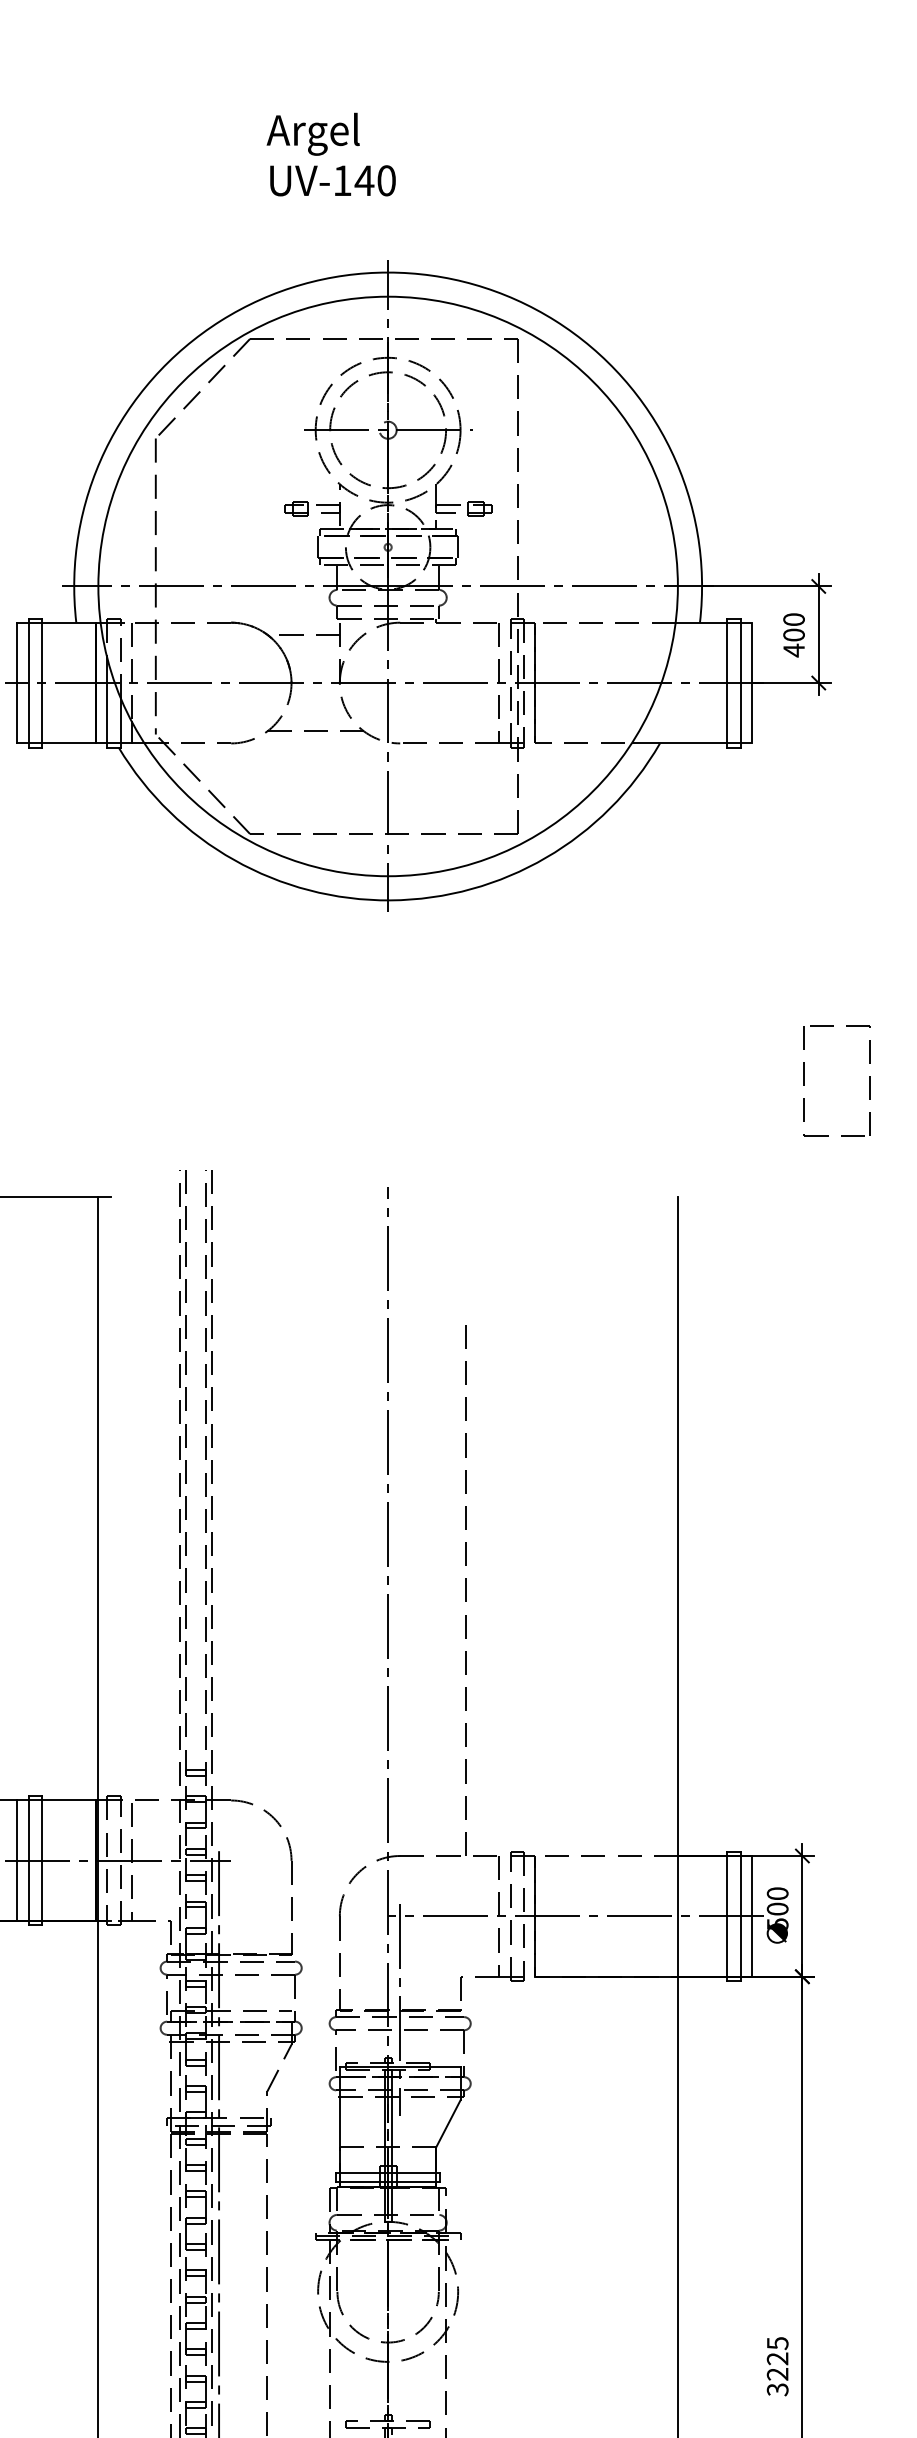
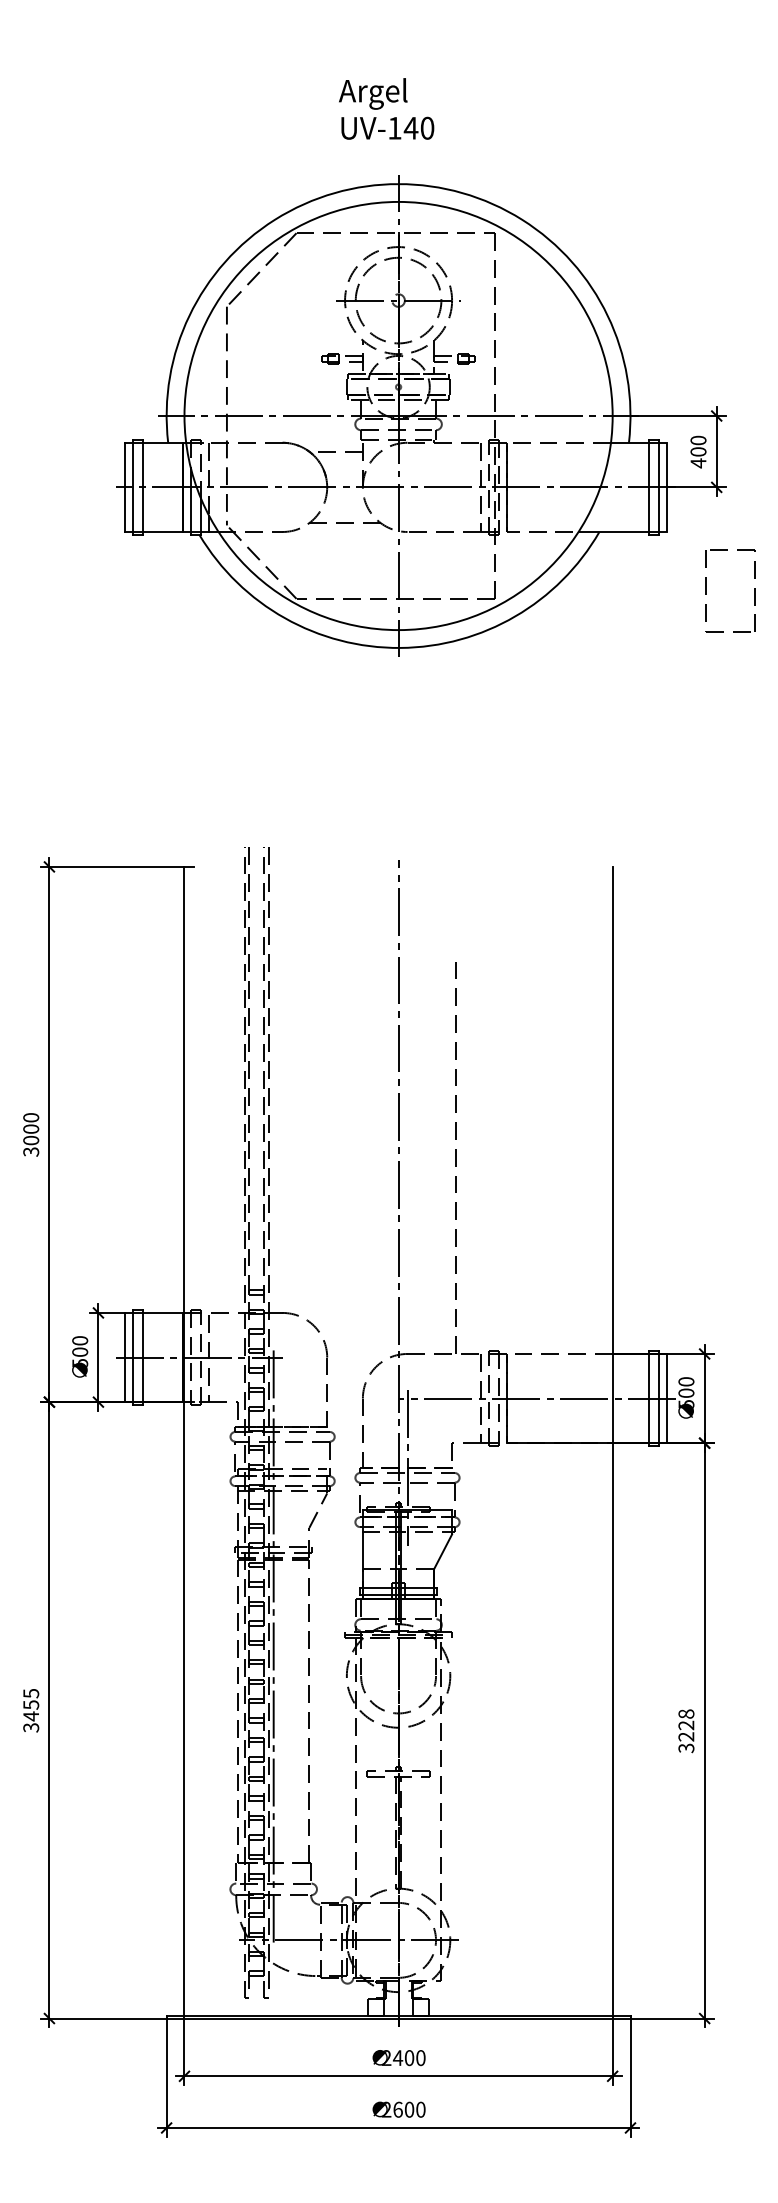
text: (331, 153) -> (386, 108), moved
part: (804, 1079) -> (706, 590), moved
text: (777, 2342) -> (686, 1713), 3225 -> 3228

